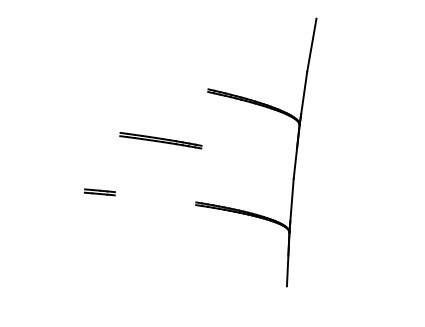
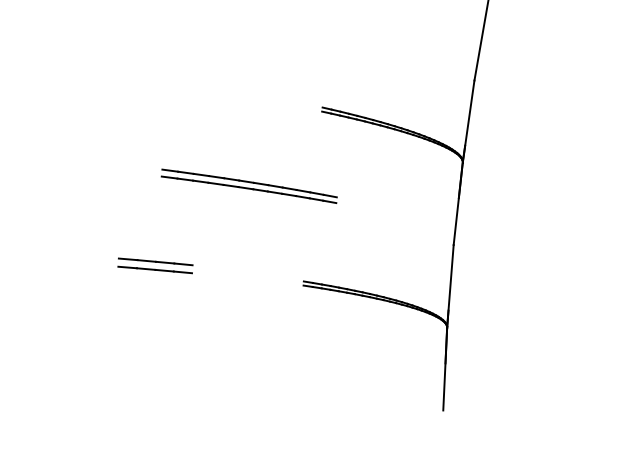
part: (160, 140) -> (248, 186), size x1.4
part: (99, 192) -> (154, 266), size x1.6

